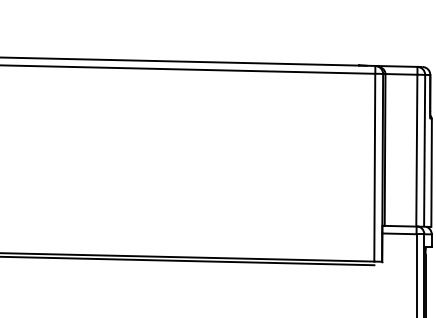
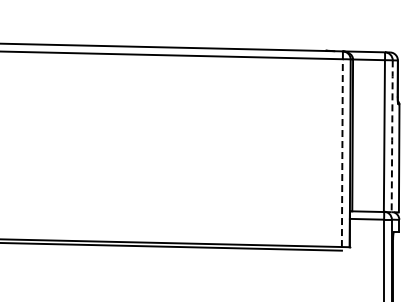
line: (424, 151) -> (392, 136), solid -> dashed
line: (374, 167) -> (342, 152), solid -> dashed

